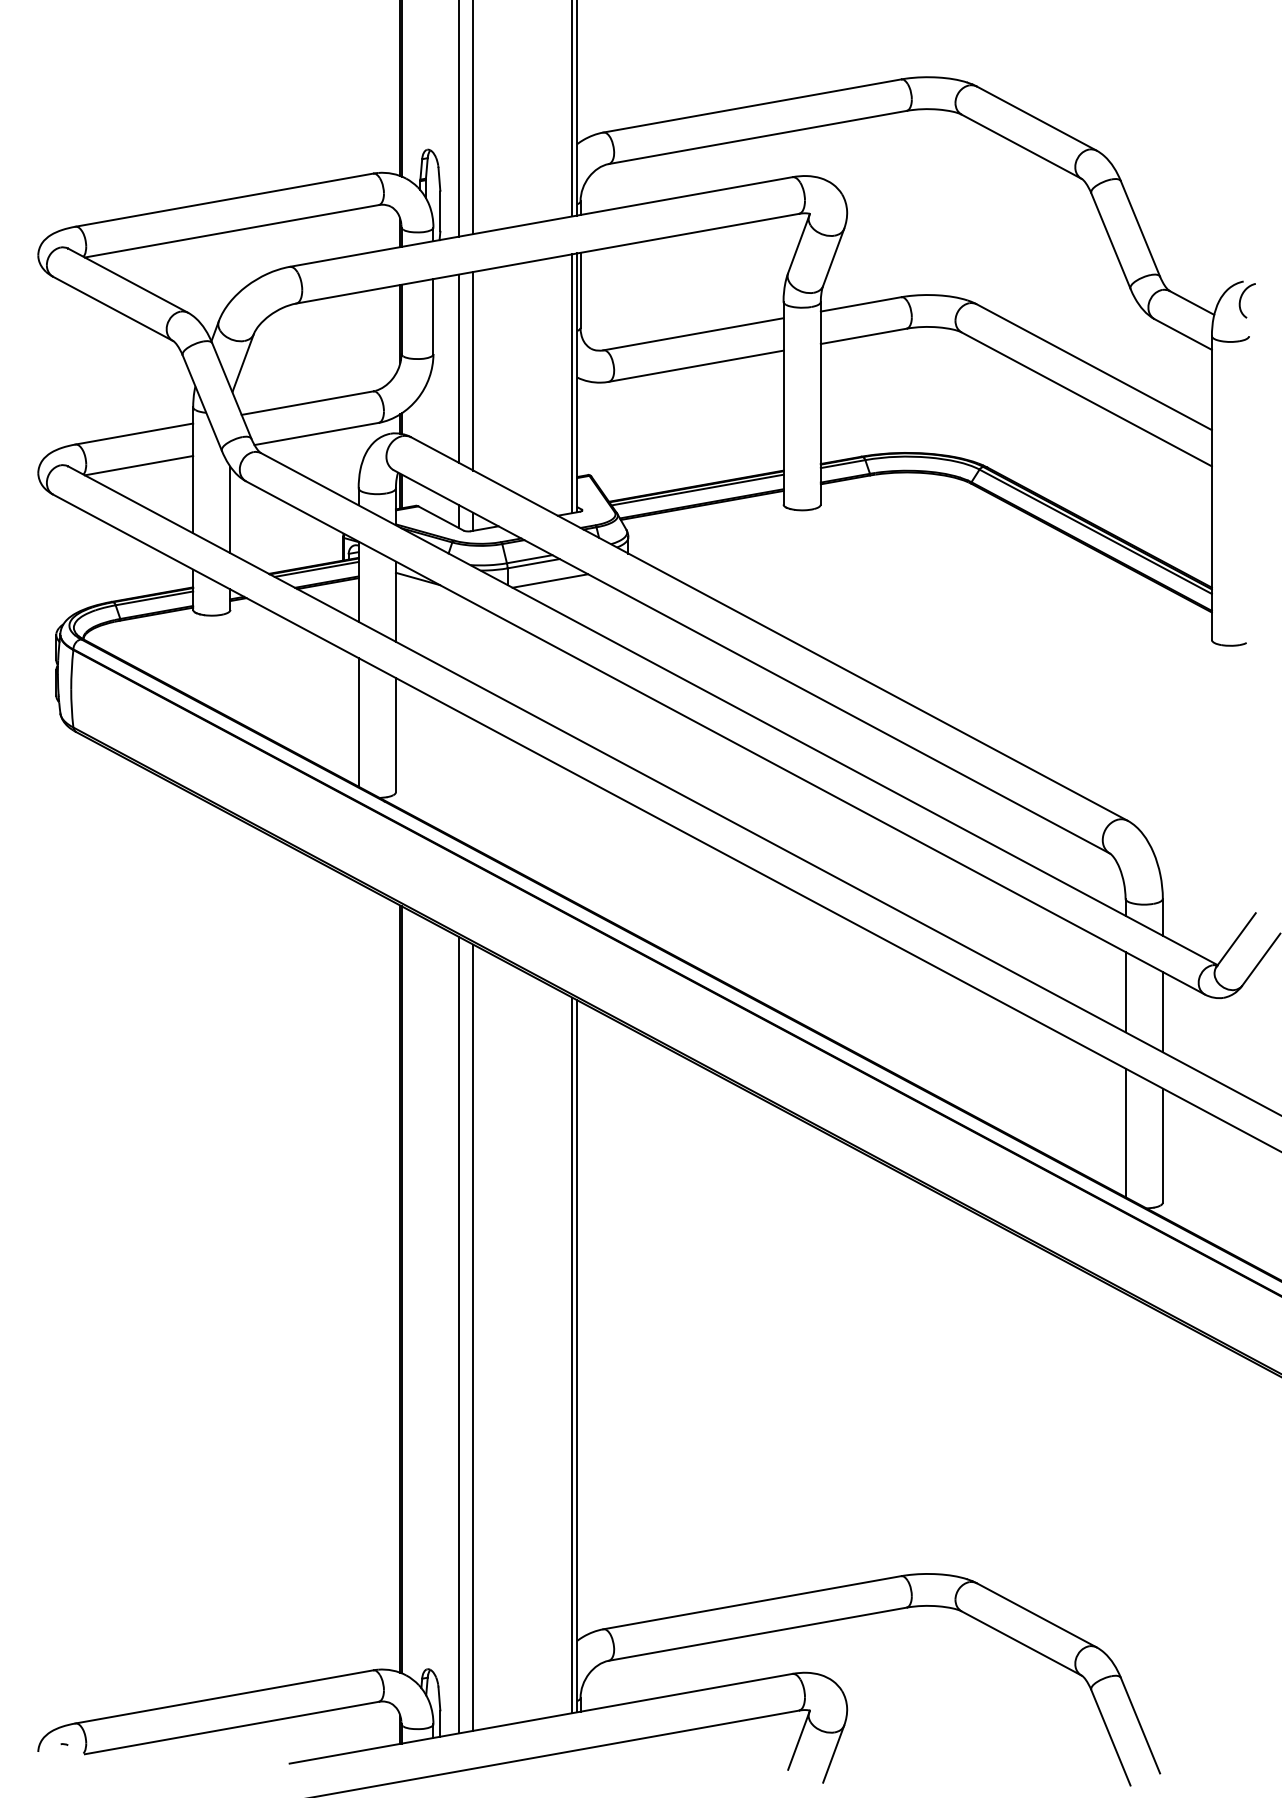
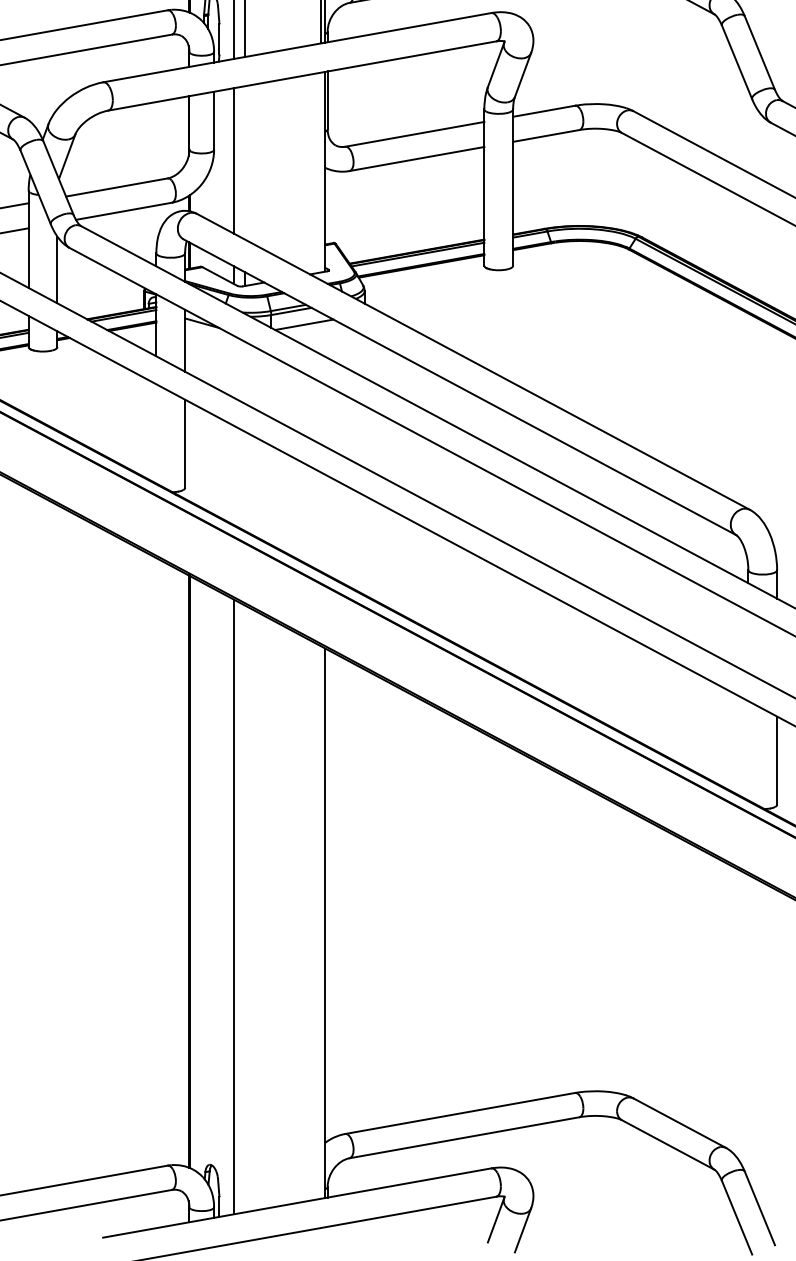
line: (473, 370) -> (245, 162), removed
line: (572, 383) -> (321, 172), removed
line: (358, 722) -> (156, 434), removed
line: (1125, 992) -> (748, 642), removed
line: (1162, 1012) -> (776, 657), removed
line: (1125, 1132) -> (748, 750), removed
line: (473, 1337) -> (245, 908), removed
line: (572, 1355) -> (321, 922), removed

